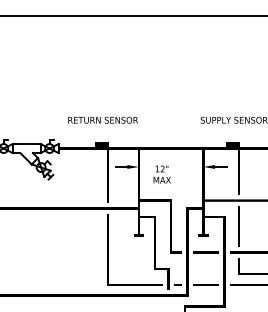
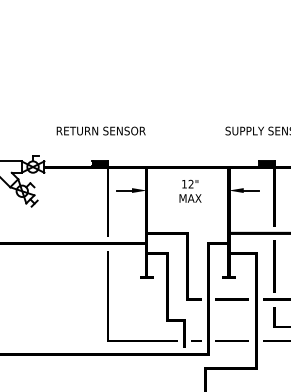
text: (161, 174) -> (189, 191), moved

